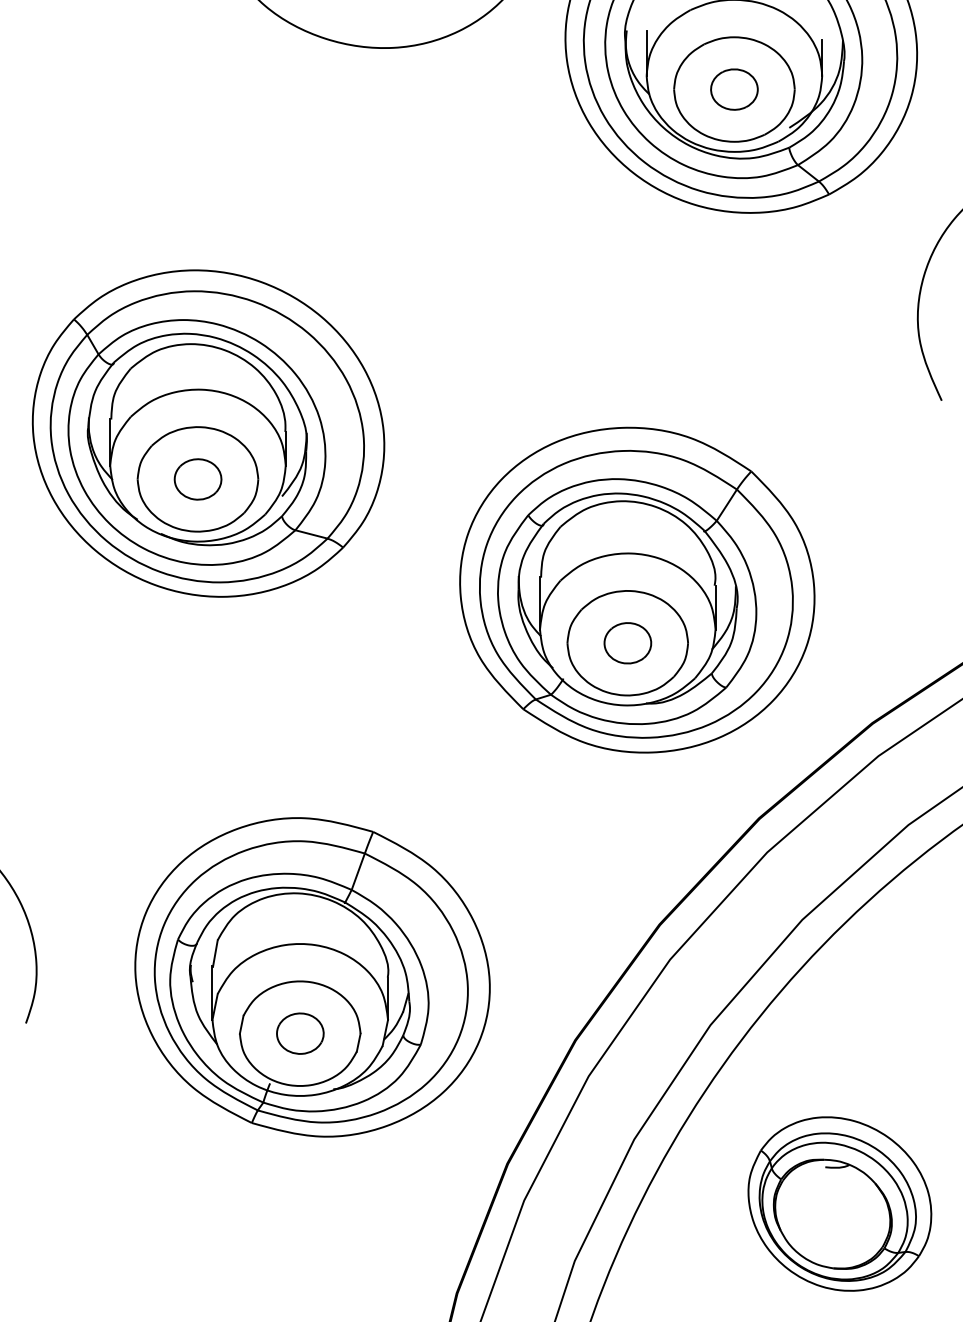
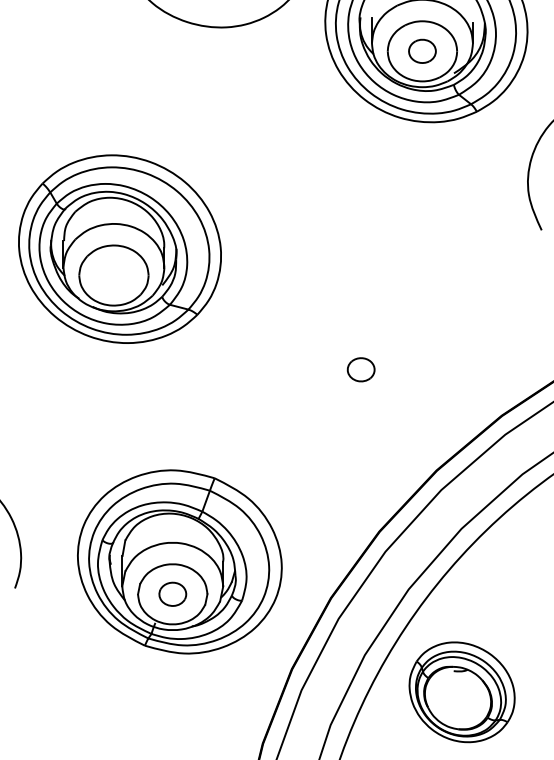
part: (197, 479) -> (113, 275), removed
part: (637, 588) -> (366, 338), removed
part: (838, 1204) -> (461, 692), moved

